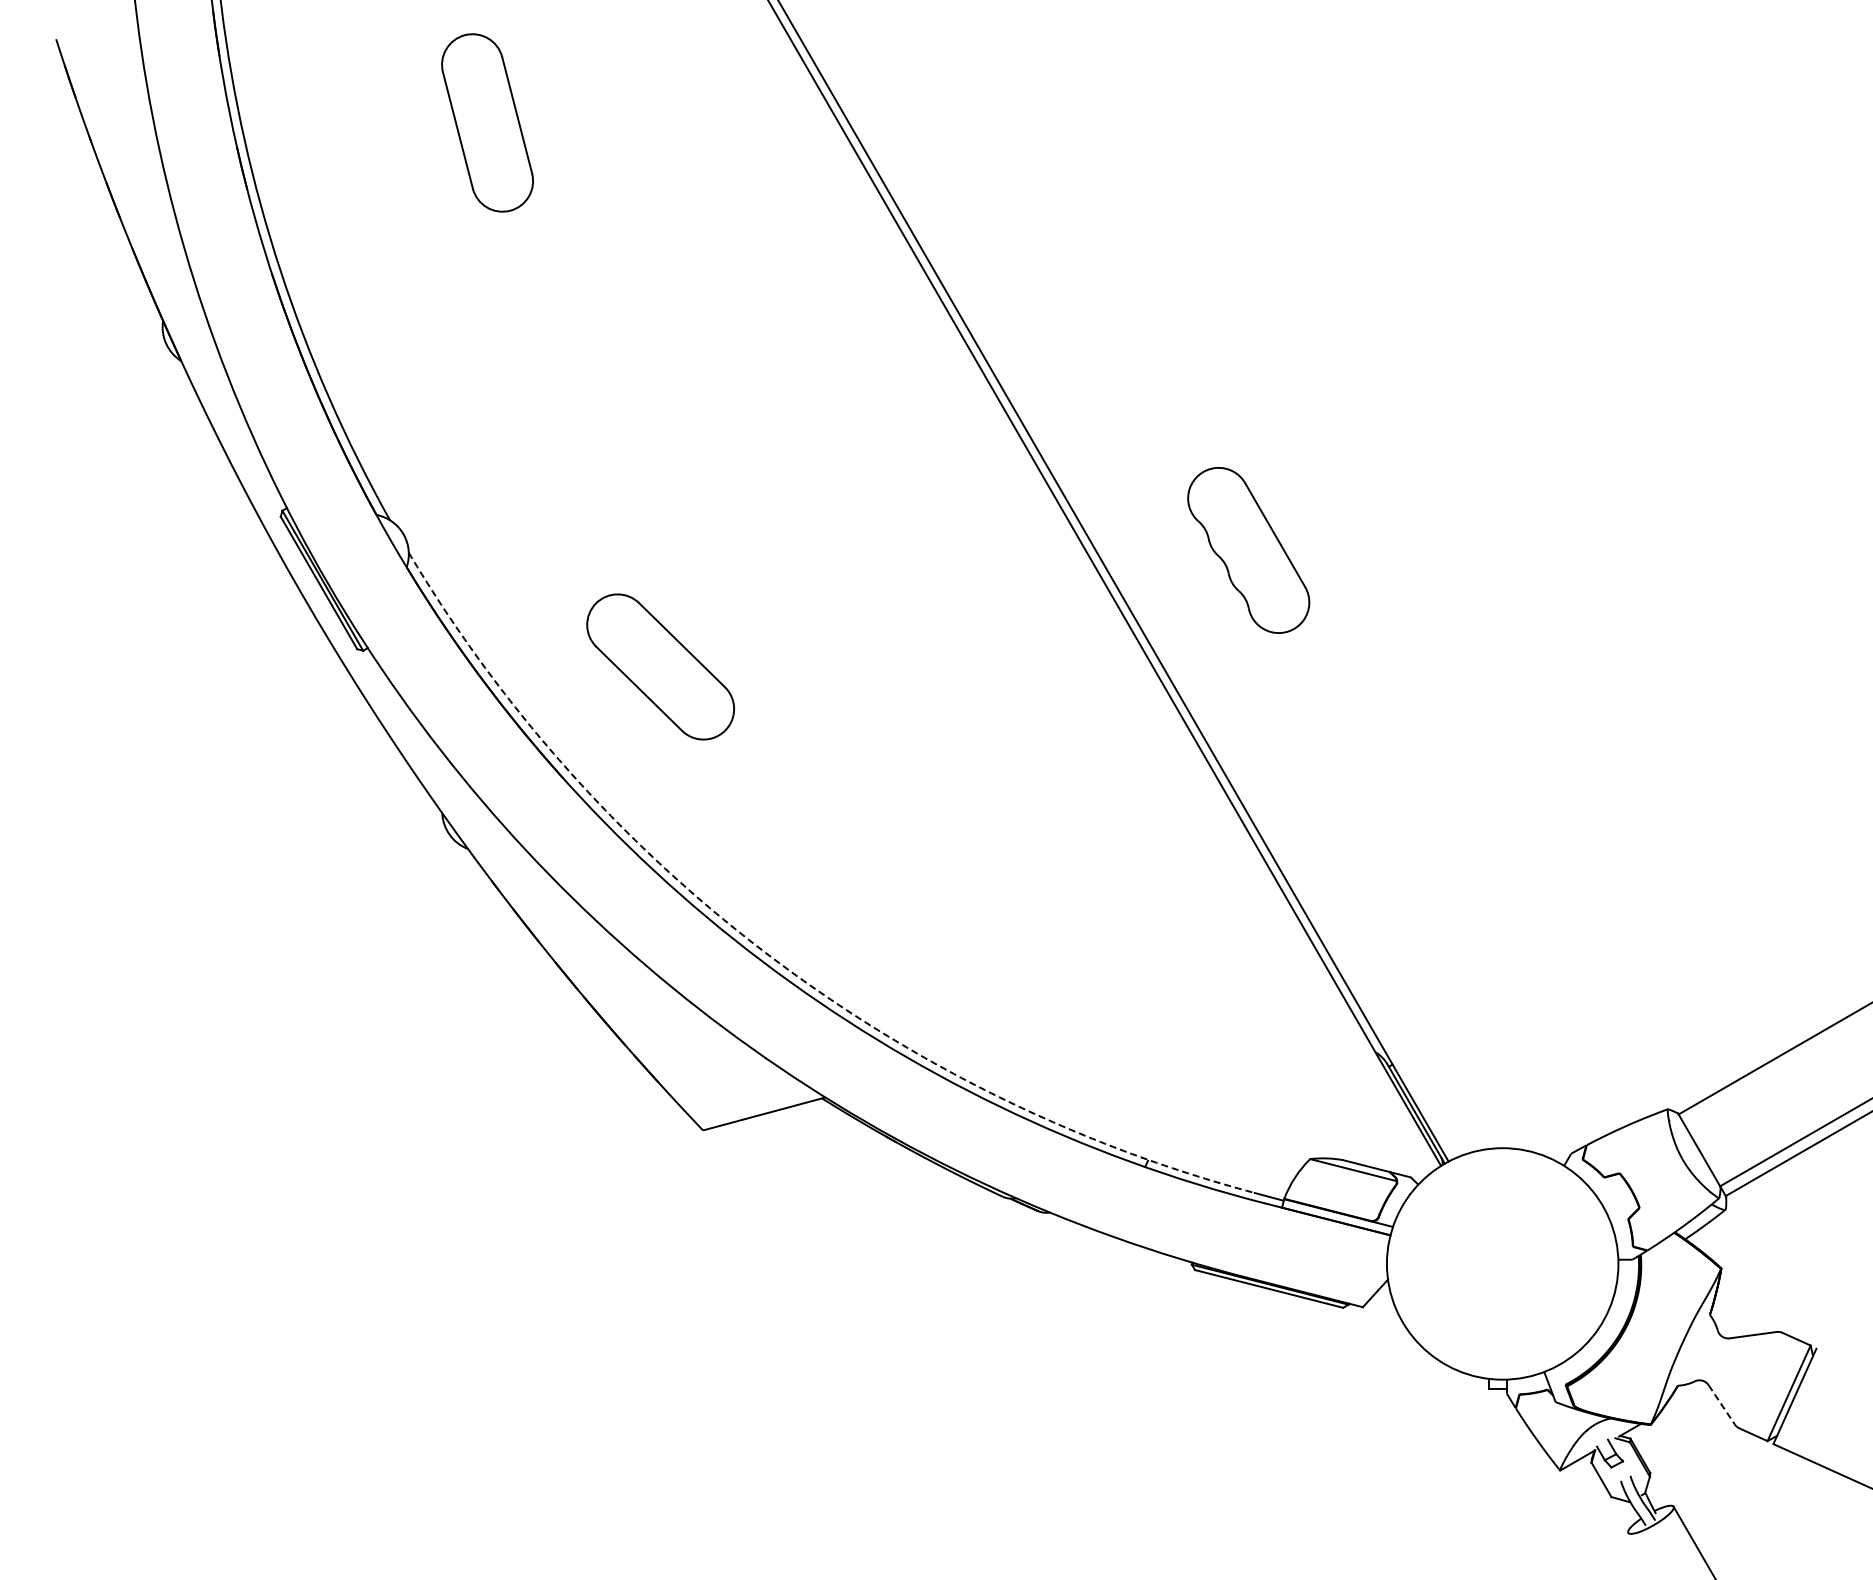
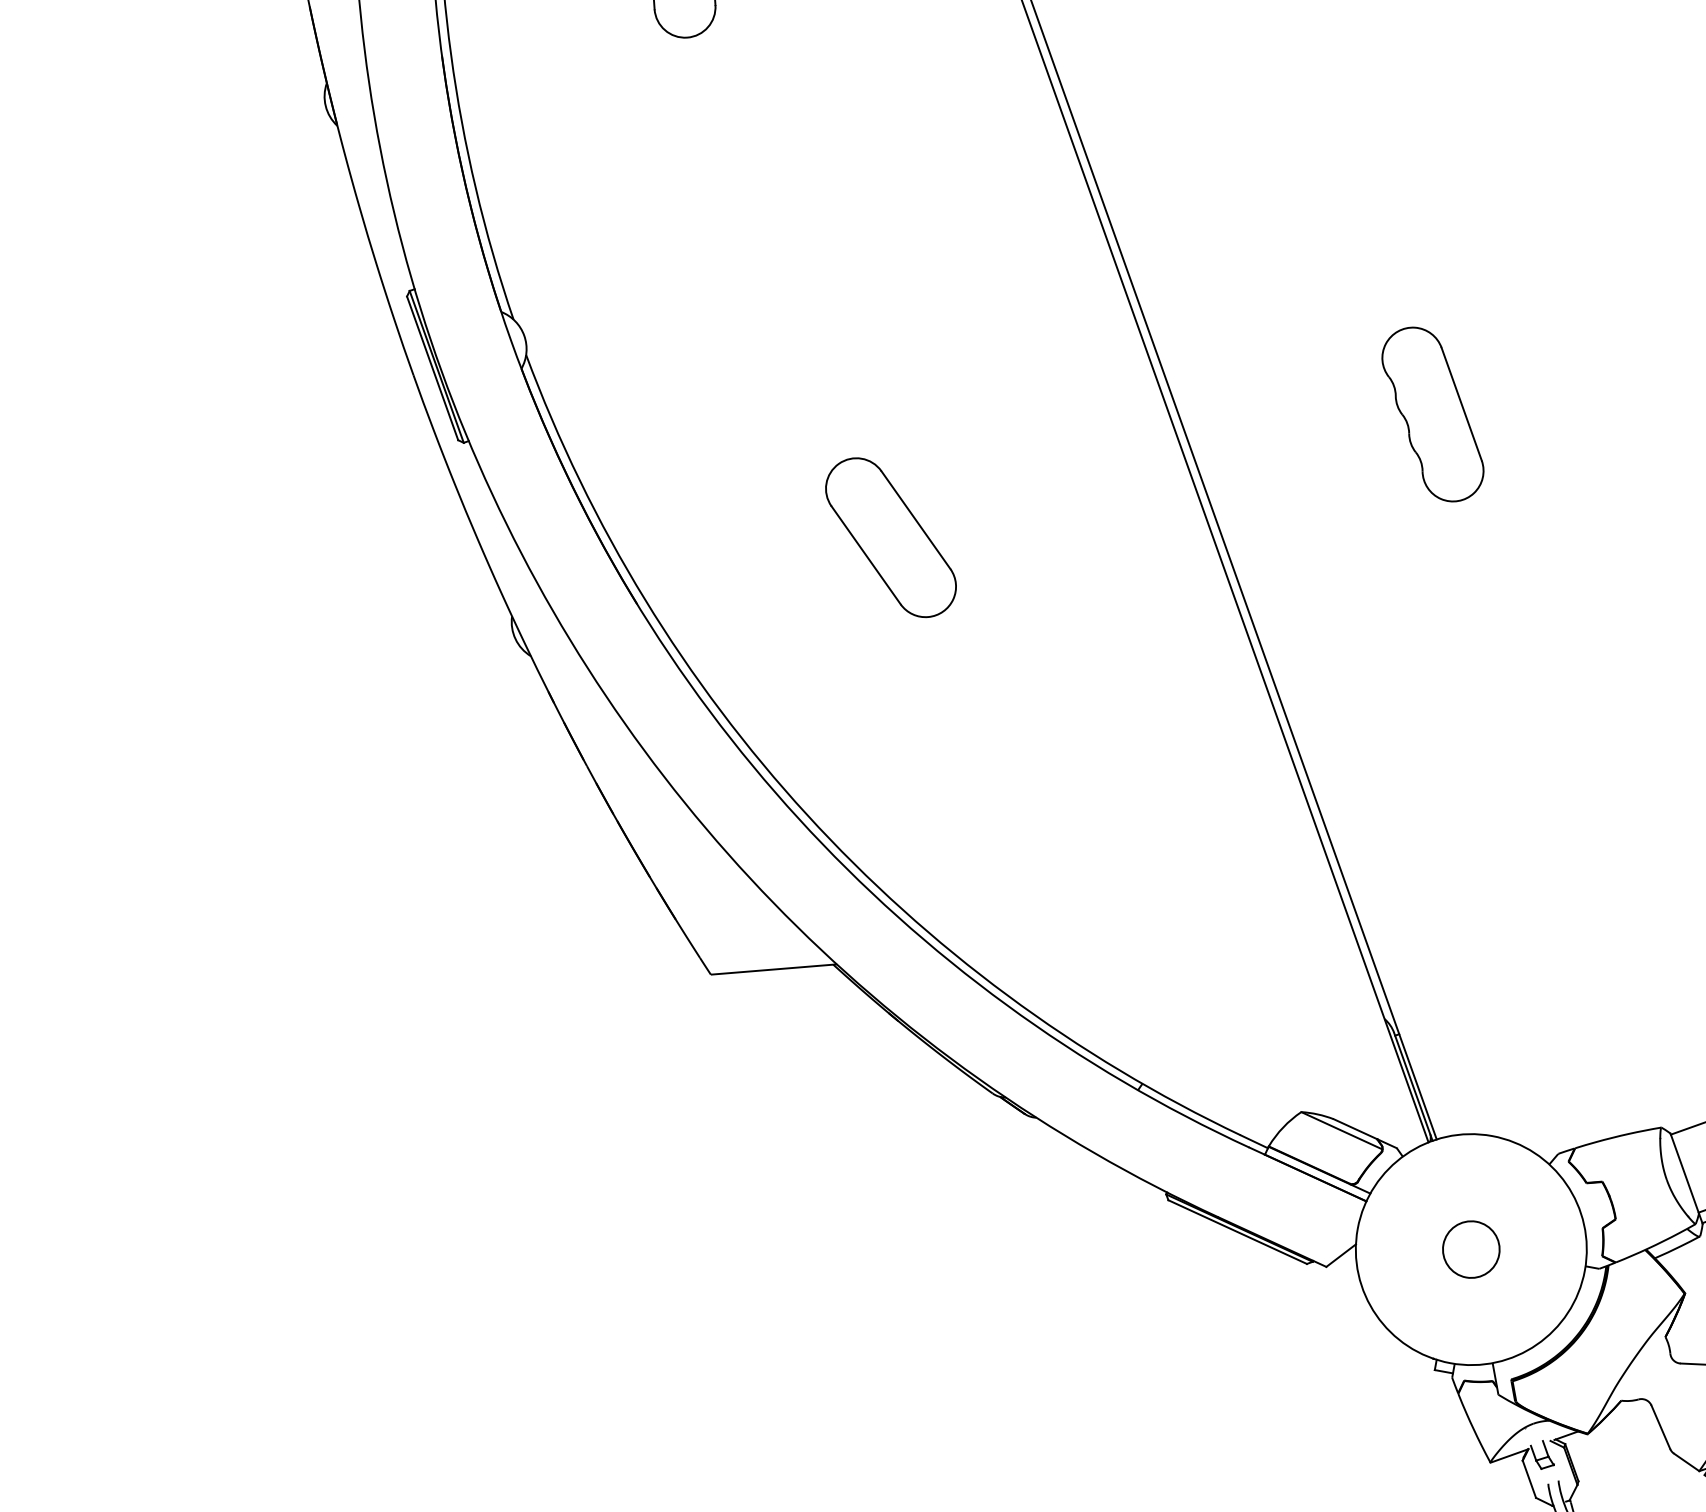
part: (1248, 550) -> (1432, 414), moved
part: (660, 666) -> (890, 537), moved
arc: (769, 955) -> (807, 814), dashed -> solid
circle: (1502, 1263) -> (1471, 1249), added
line: (1721, 1404) -> (1660, 1426), dashed -> solid

